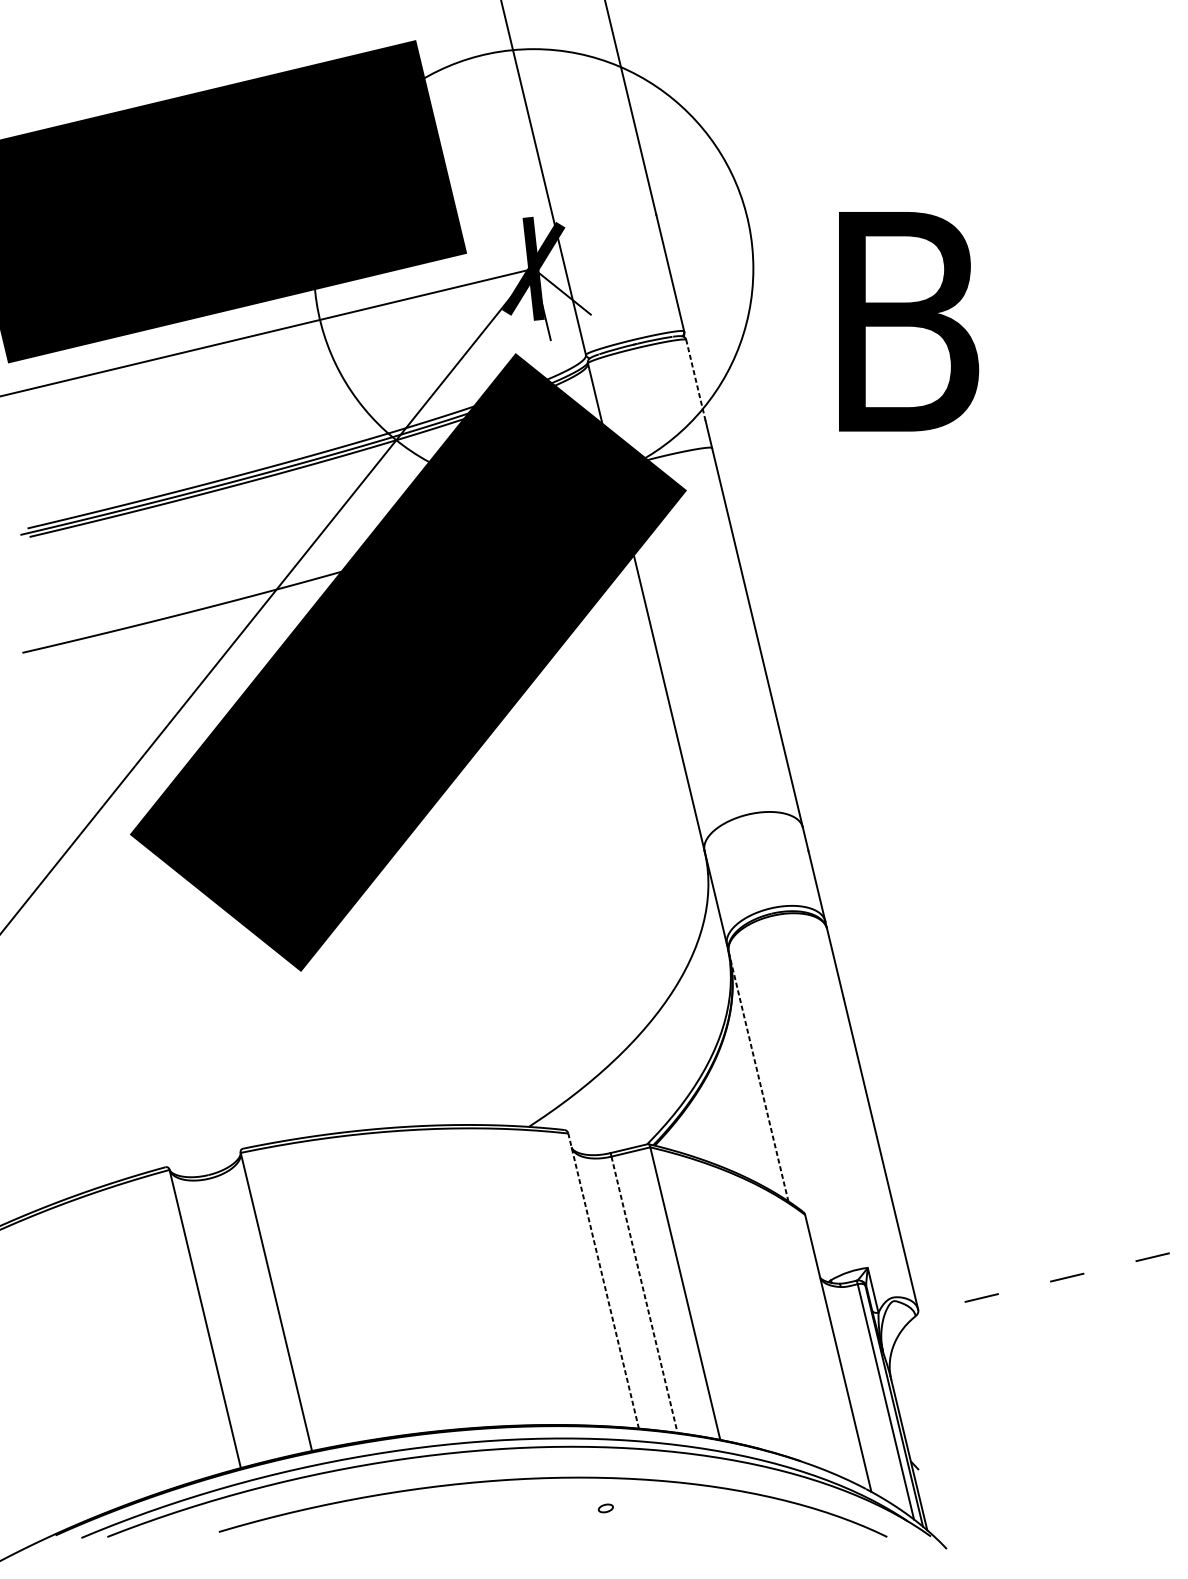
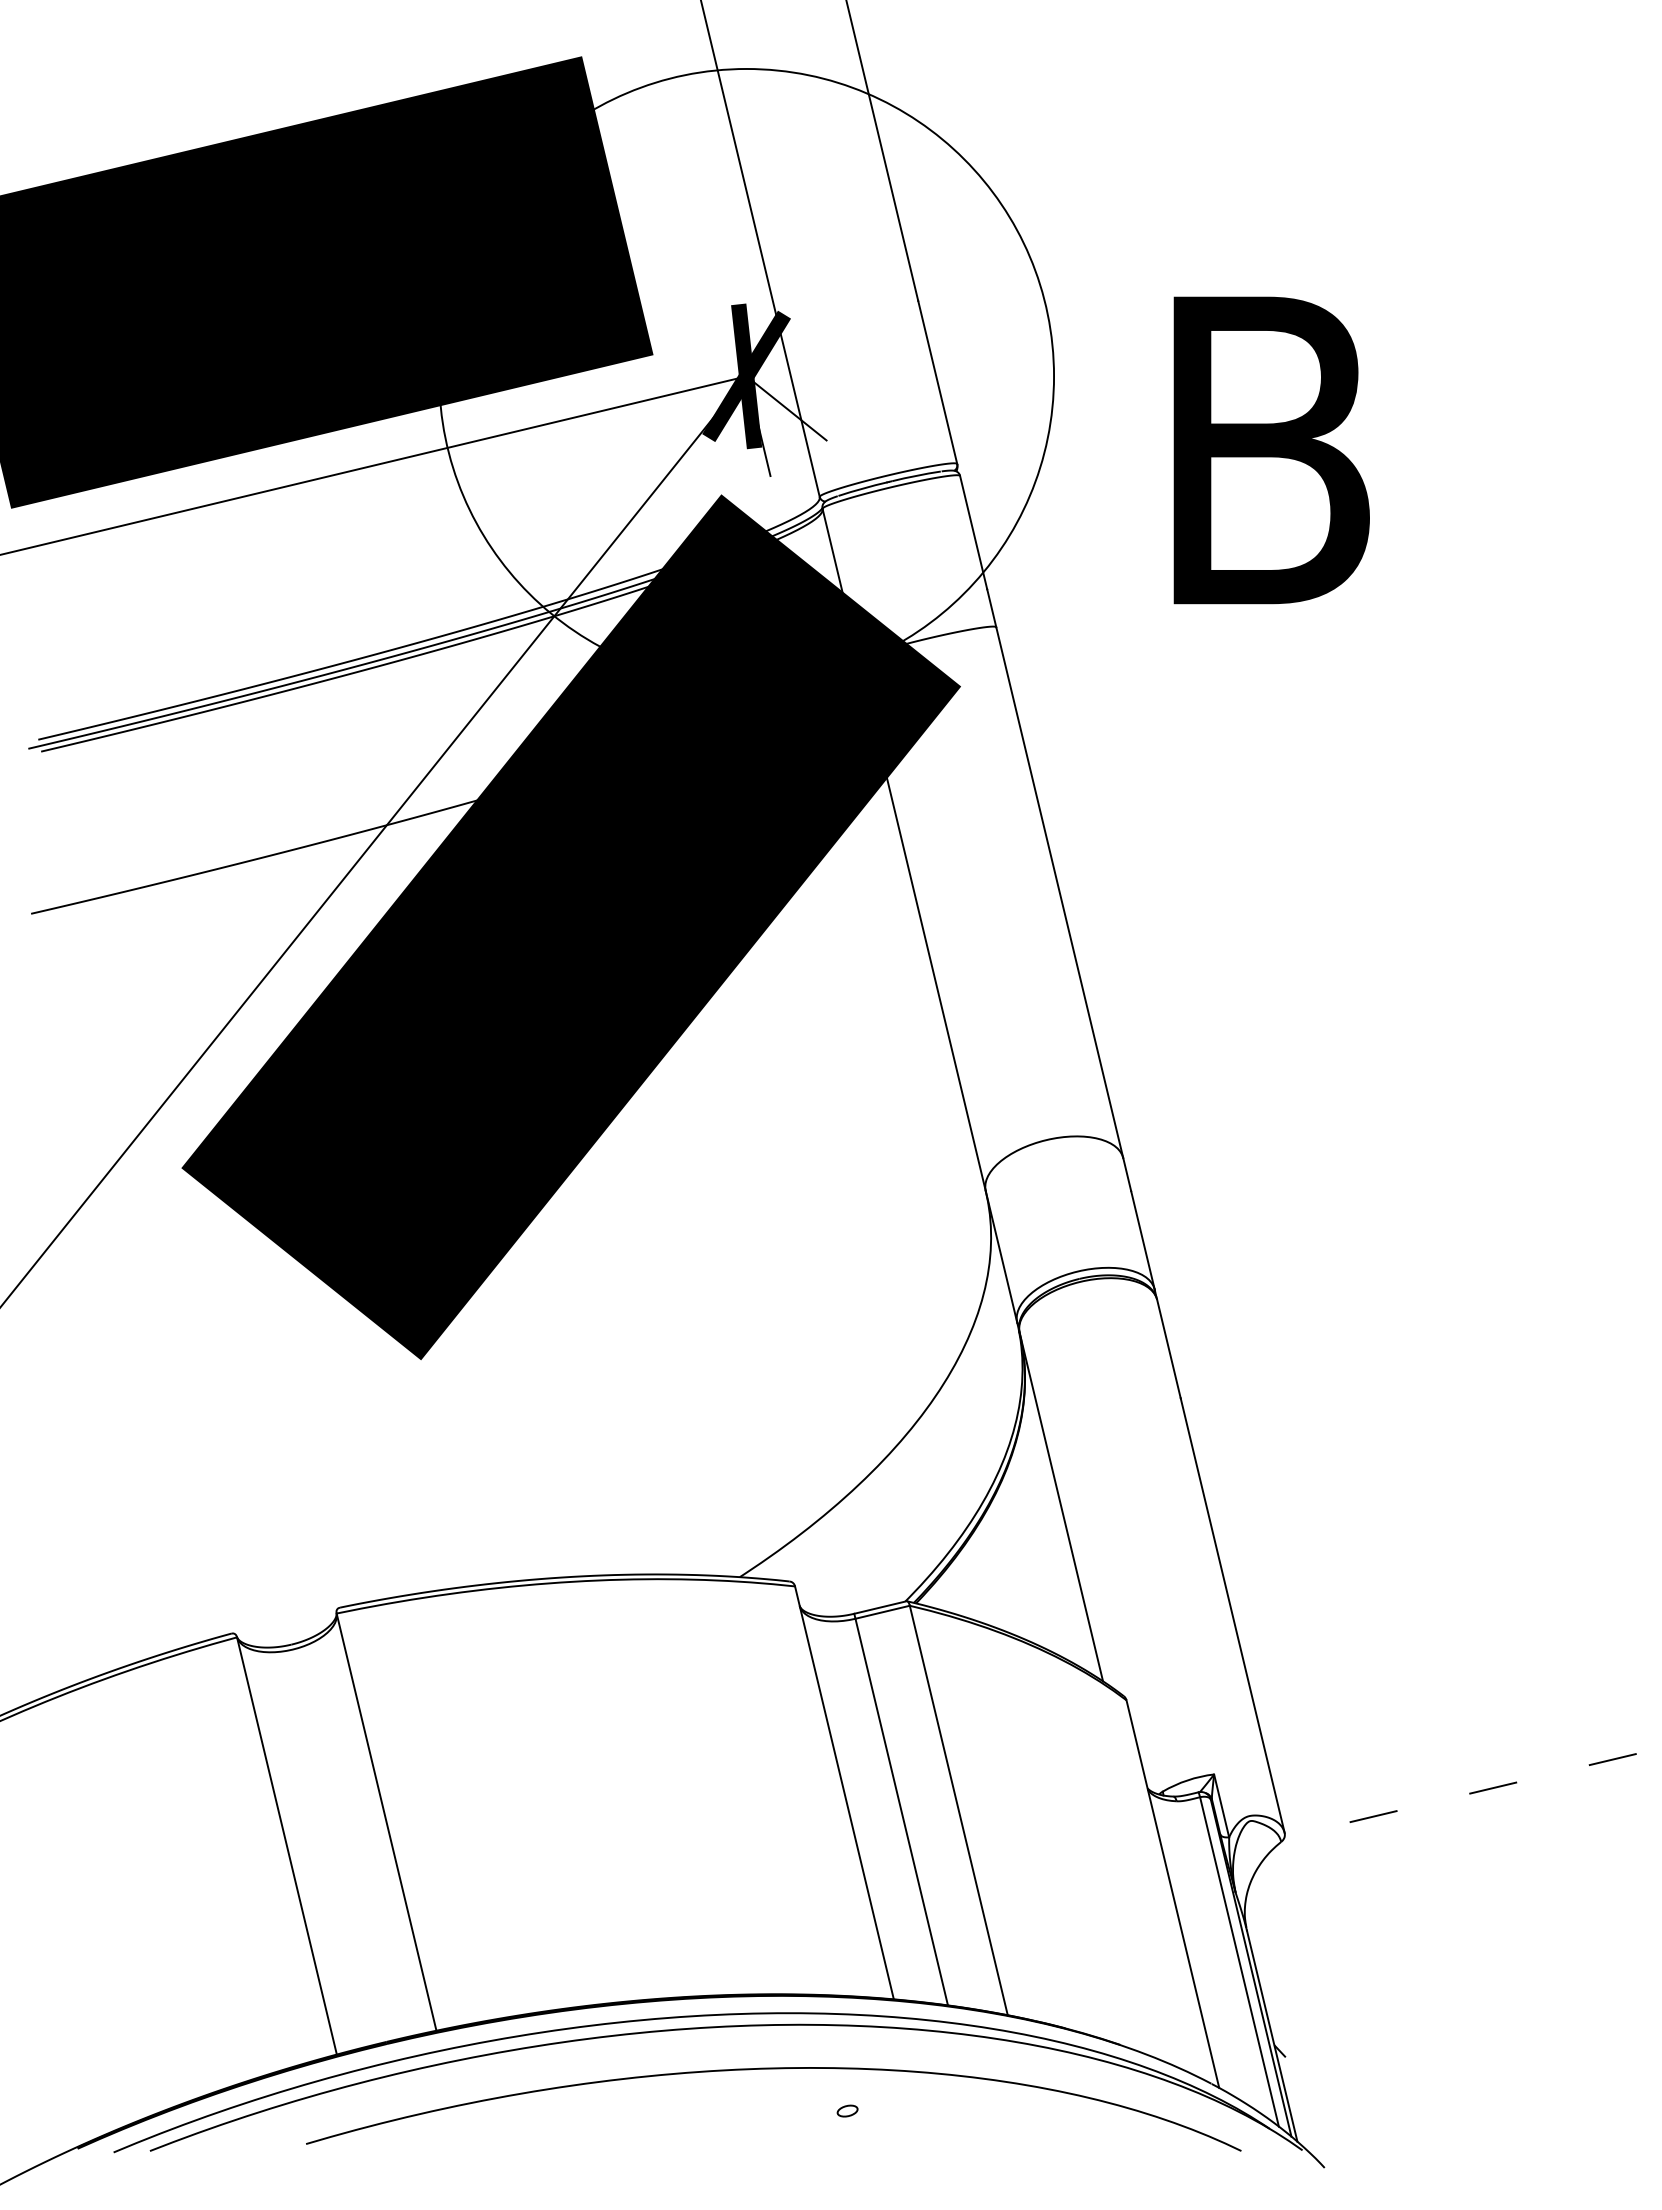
line: (695, 380) -> (973, 532), dashed -> solid
line: (758, 1077) -> (1061, 1507), dashed -> solid
line: (603, 1280) -> (844, 1792), dashed -> solid
line: (644, 1295) -> (901, 1812), dashed -> solid

